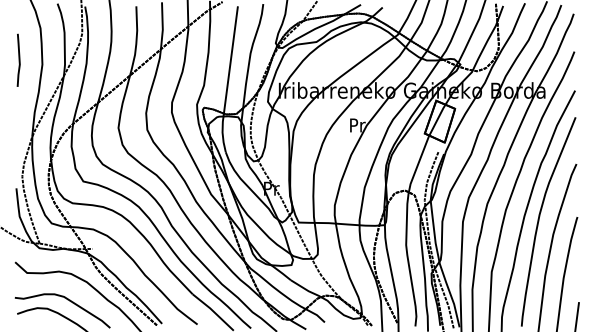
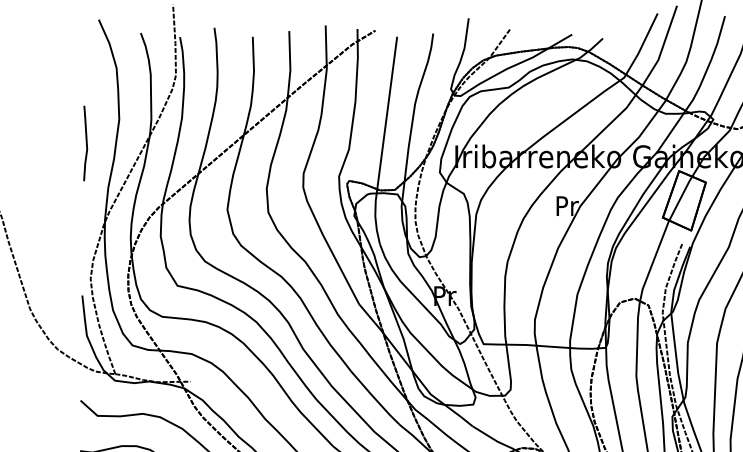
line: (18, 59) -> (85, 142), moved

